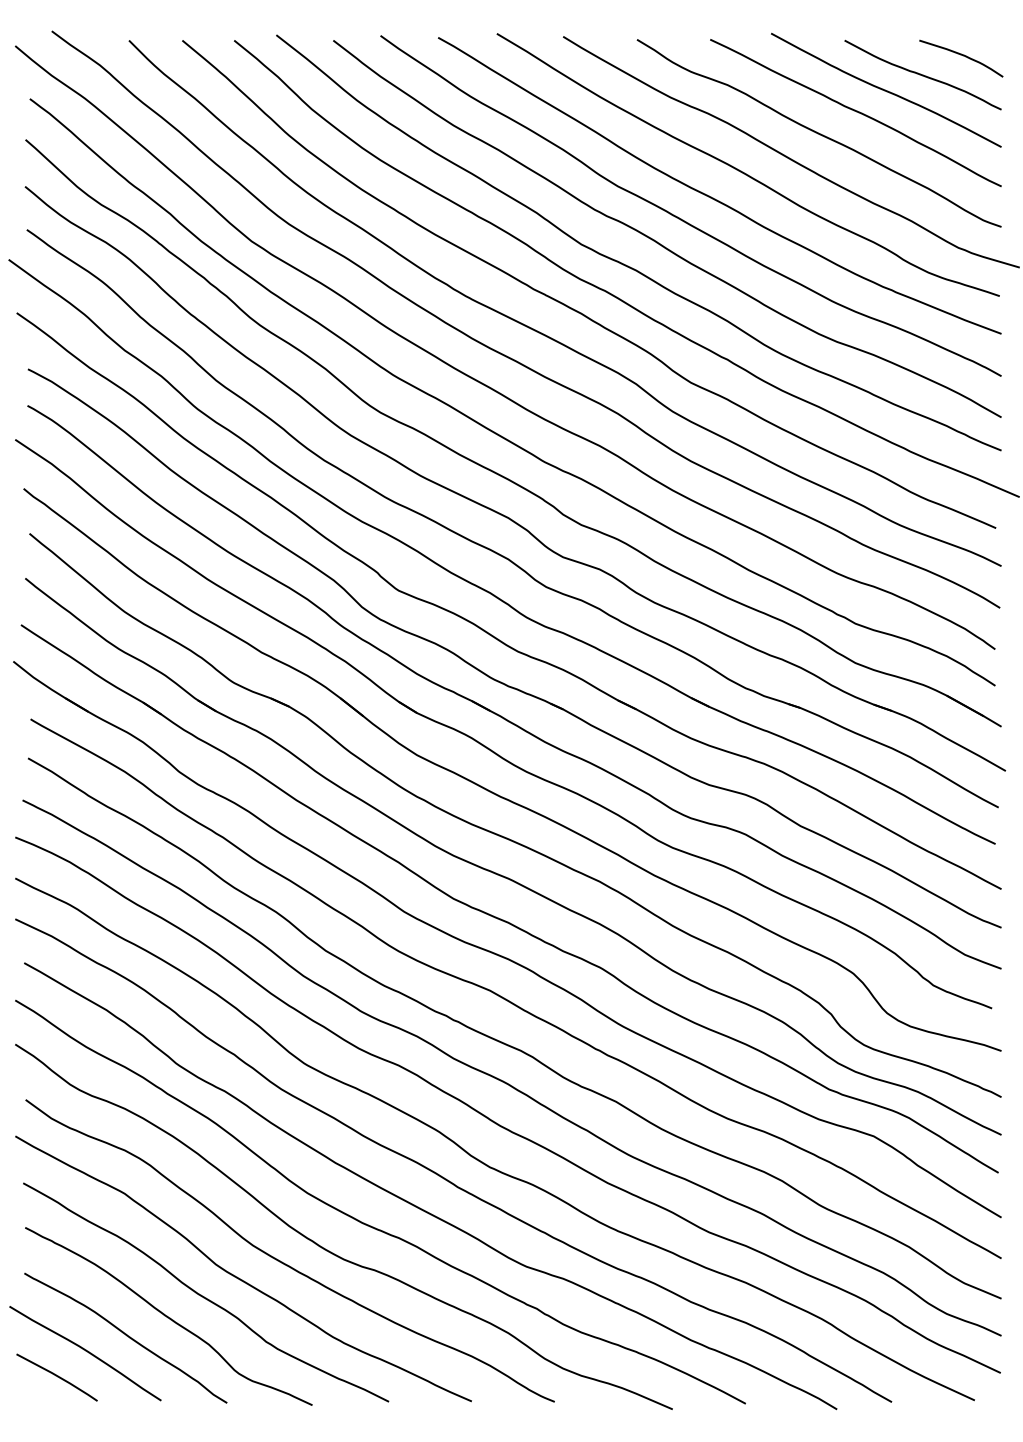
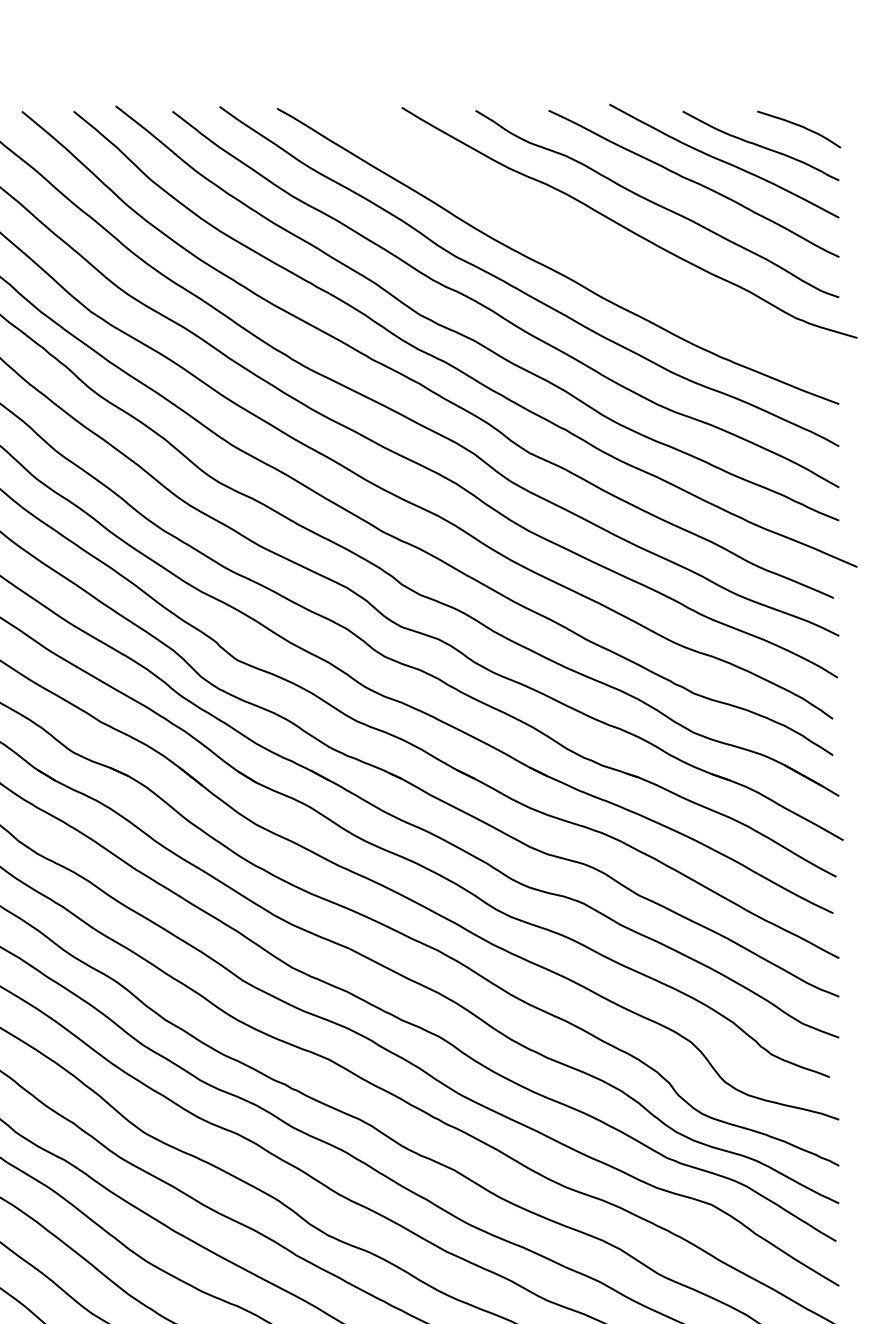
curve: (743, 171) -> (581, 242), removed

